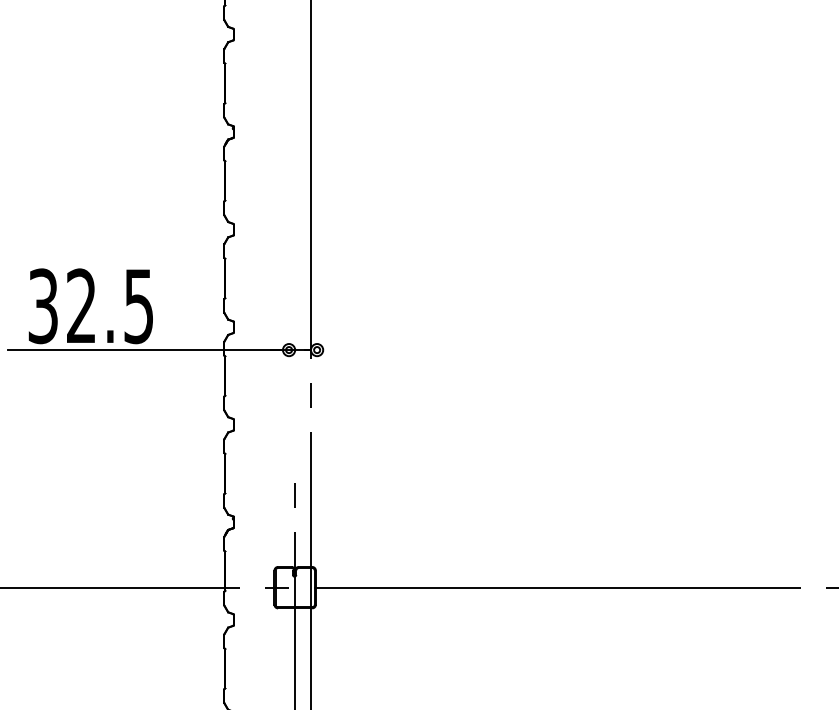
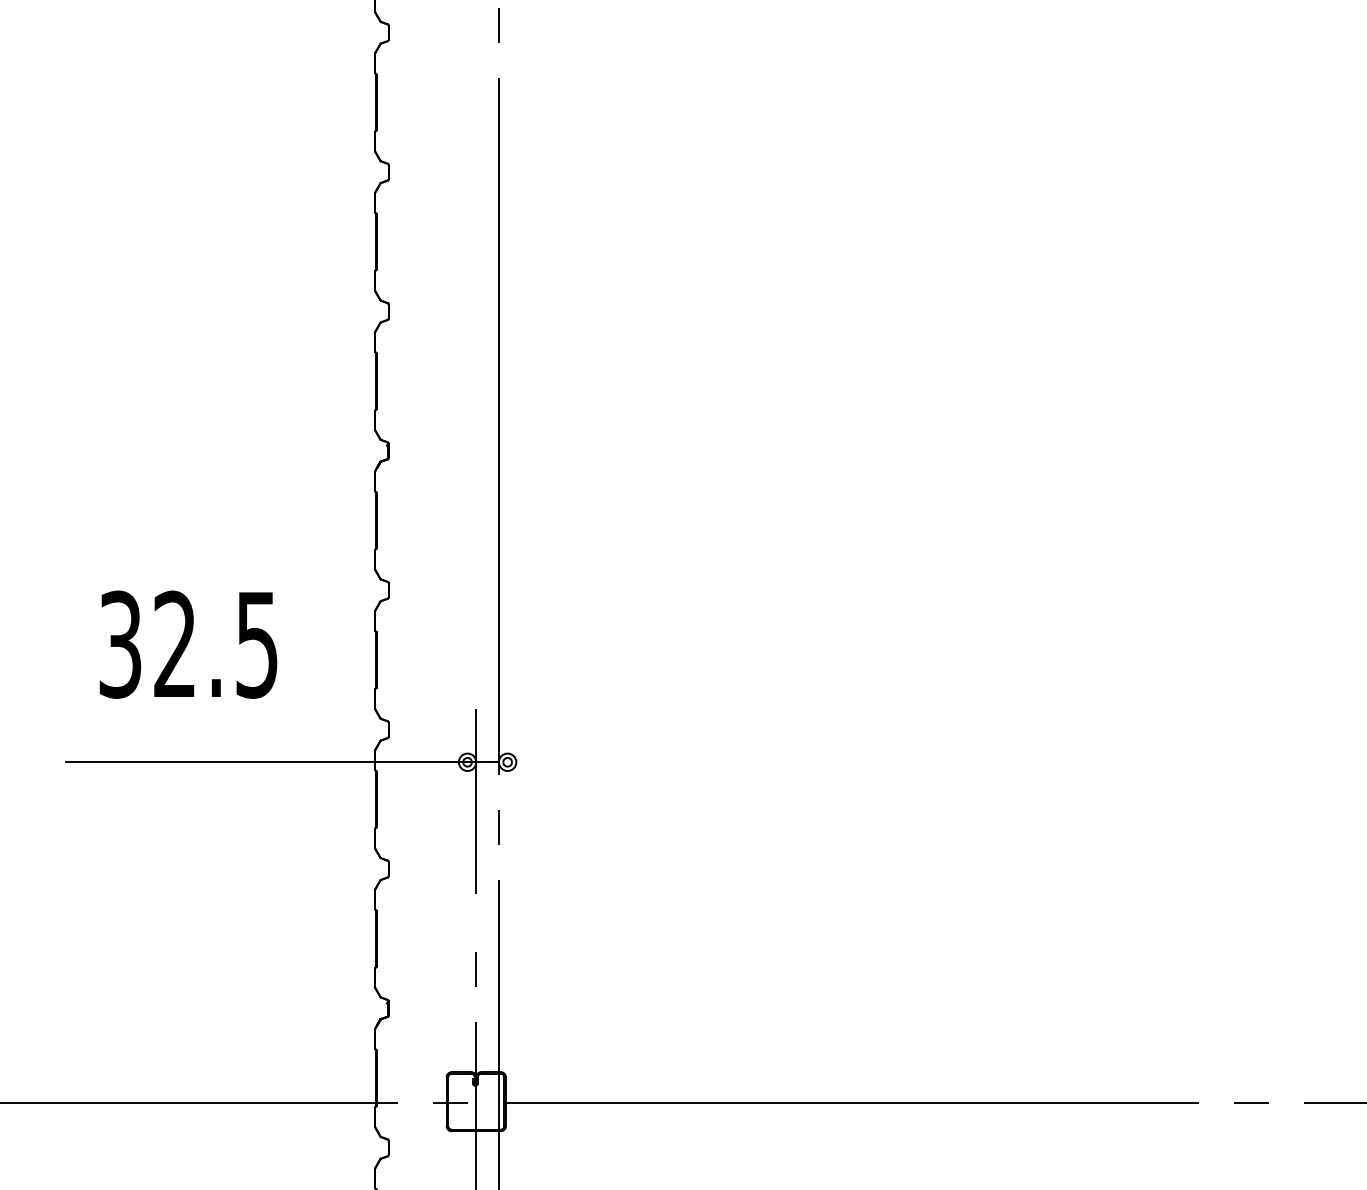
text: (90, 306) -> (188, 644), moved
line: (295, 377) -> (476, 801), added

